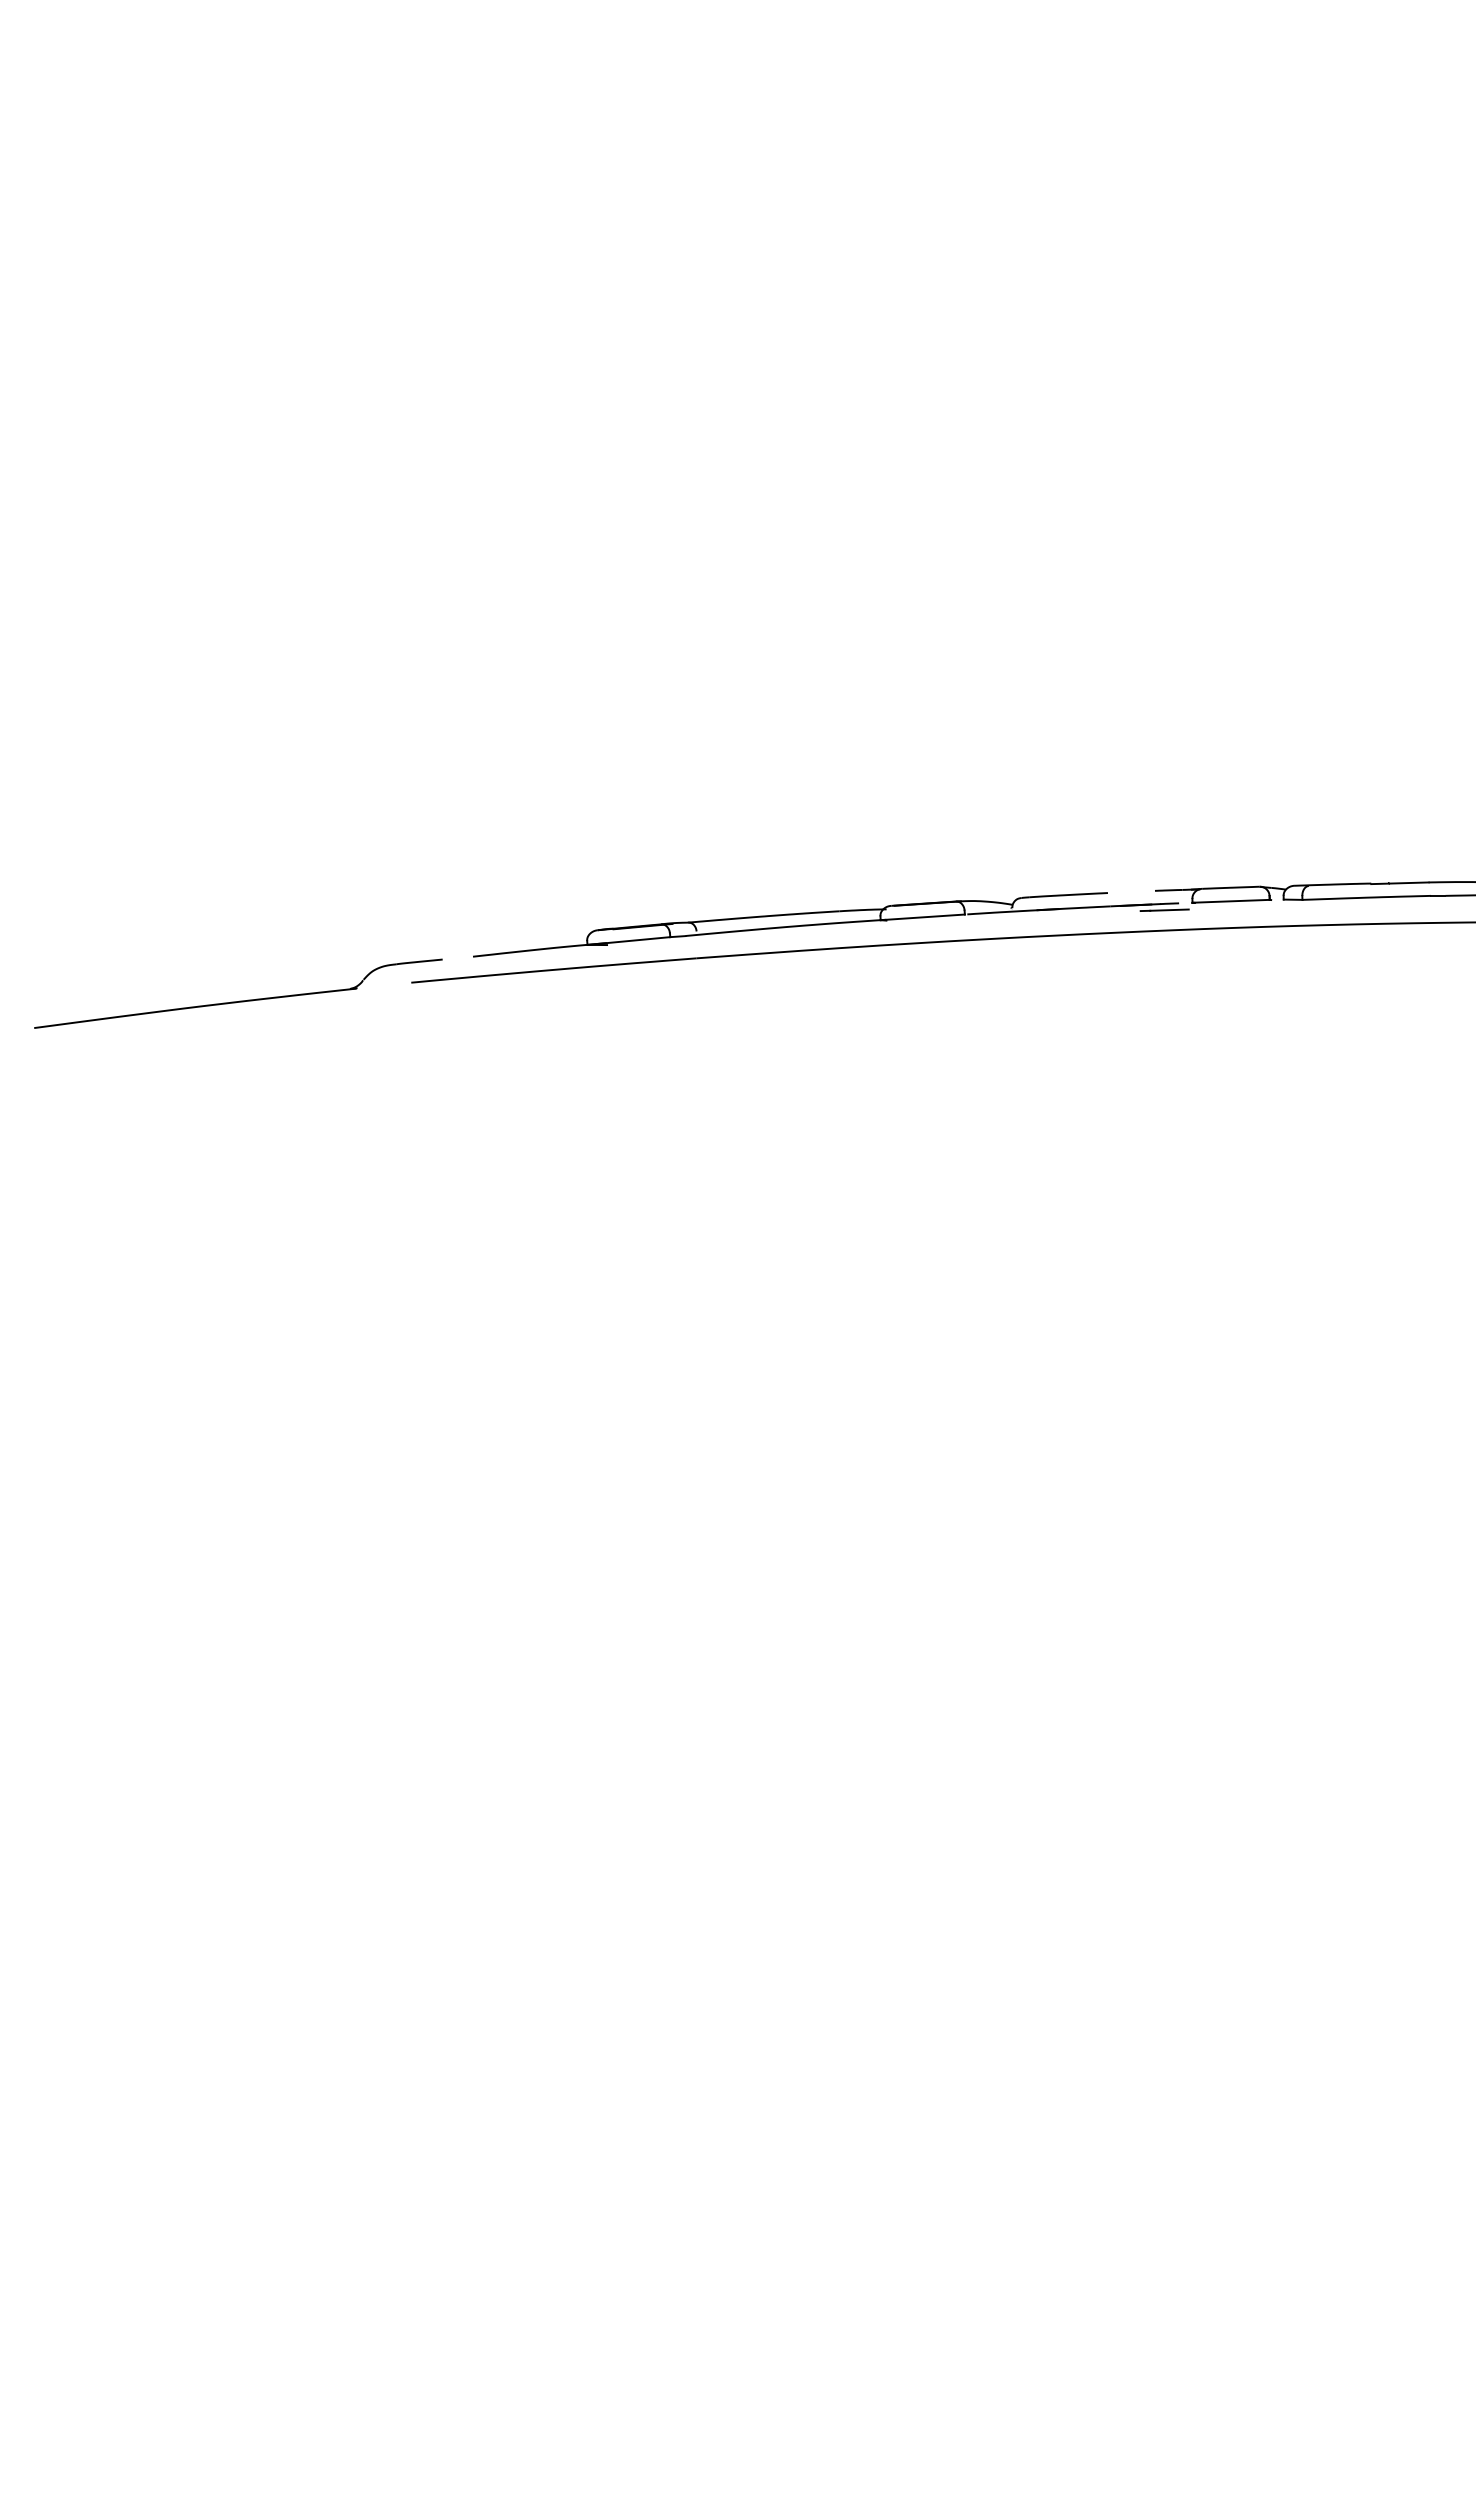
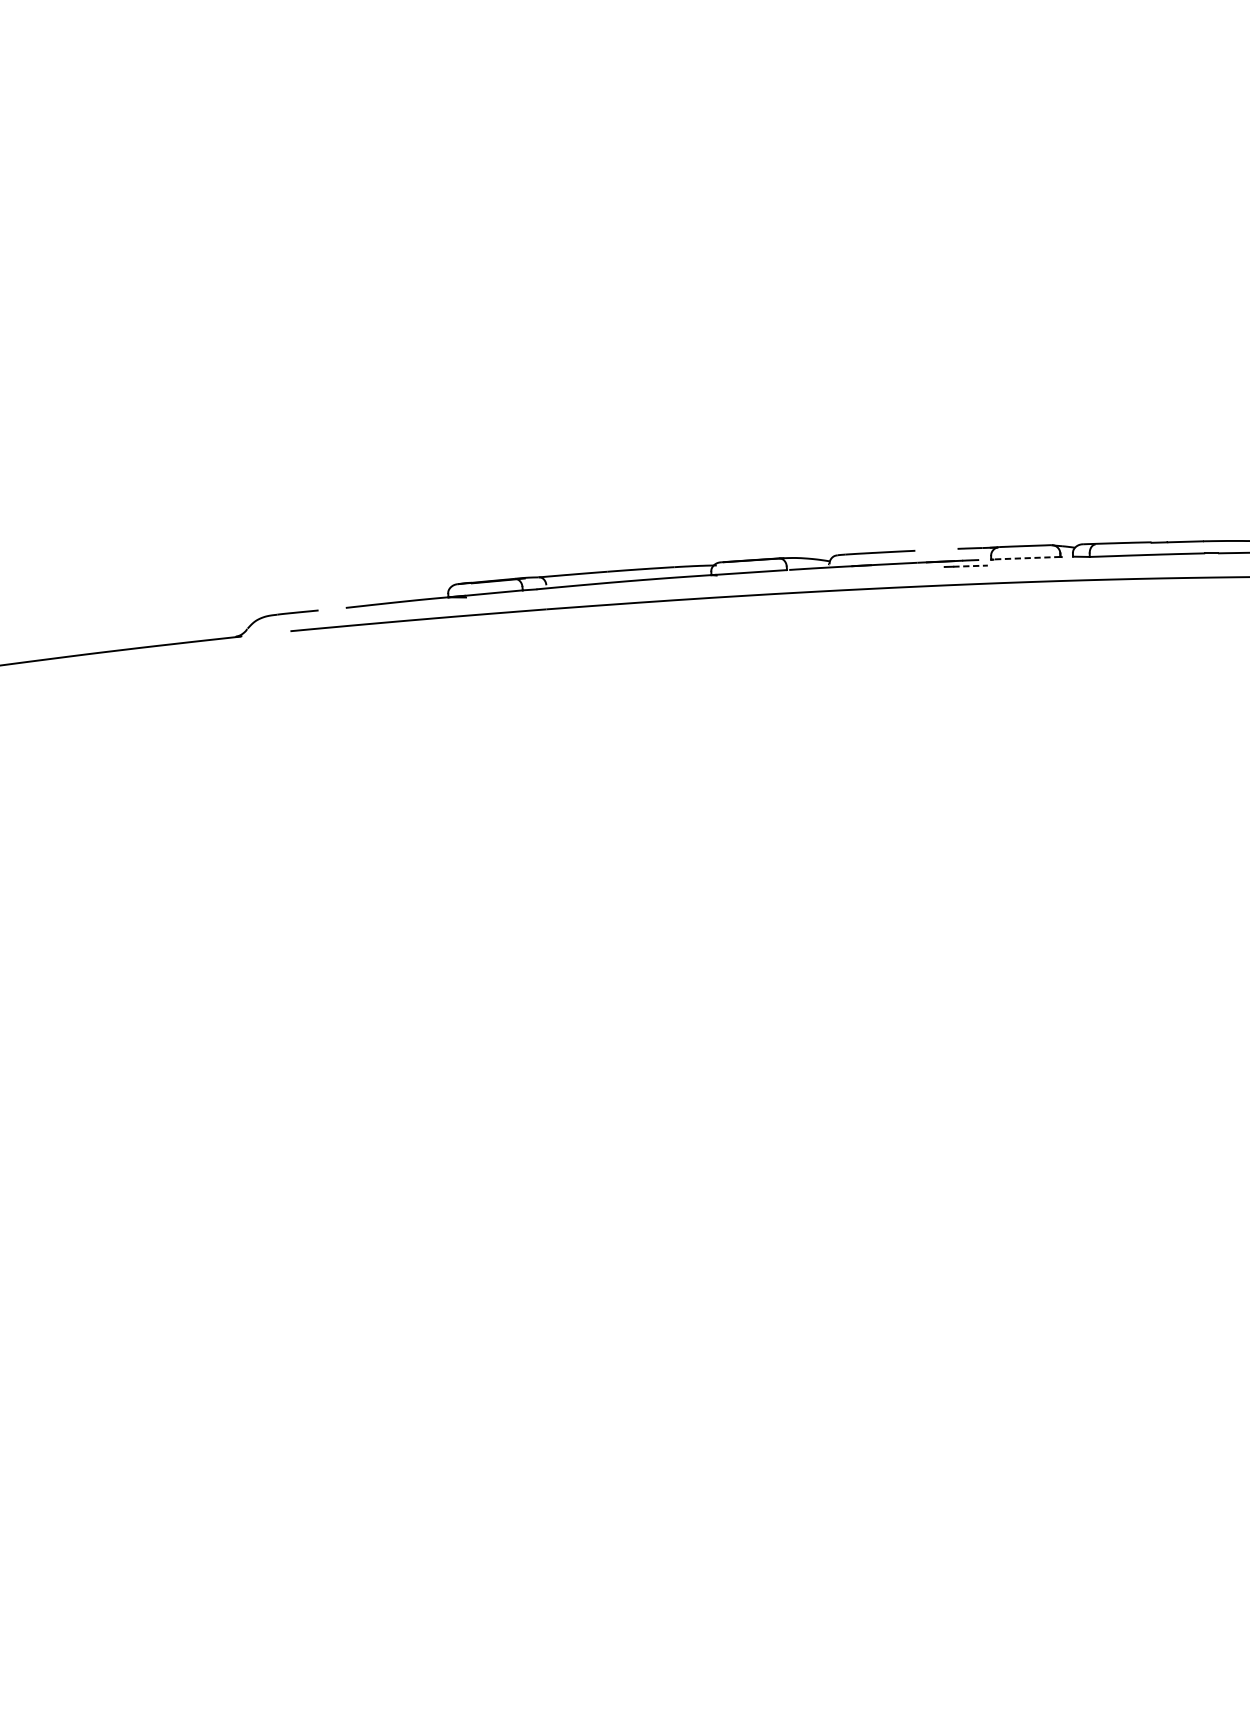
line: (1231, 901) -> (1026, 558), solid -> dashed
line: (1170, 910) -> (971, 566), solid -> dashed

